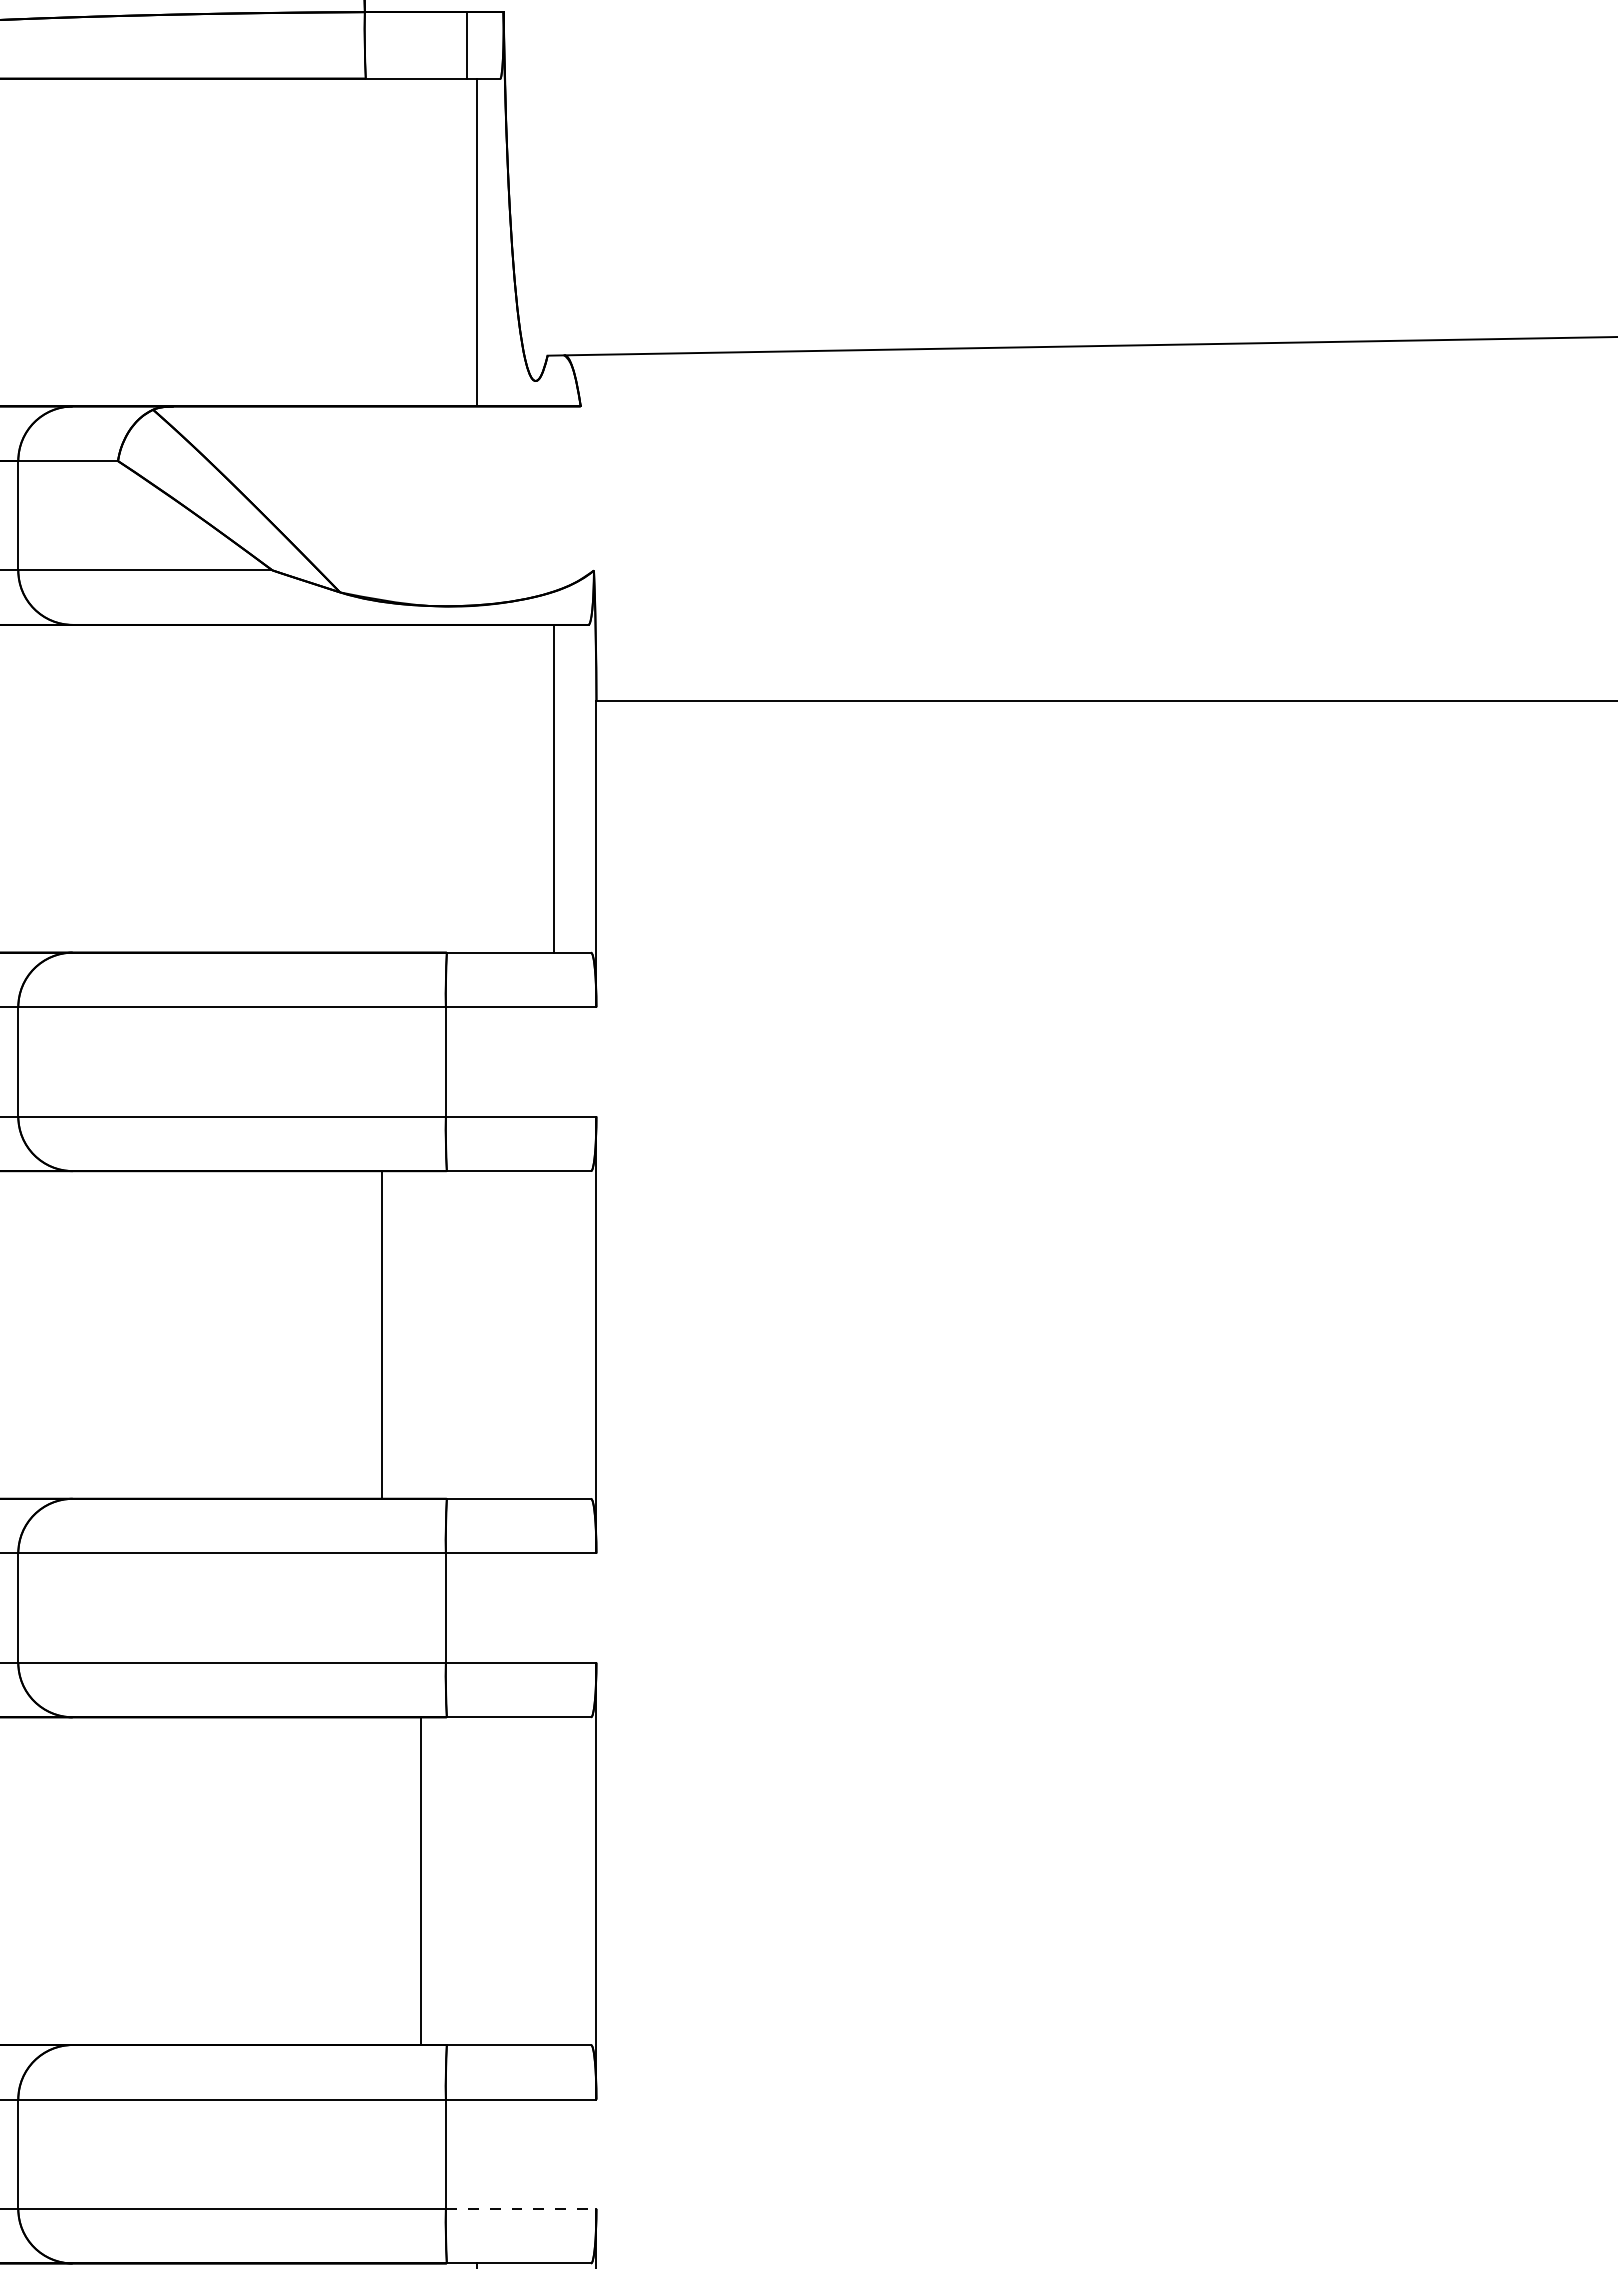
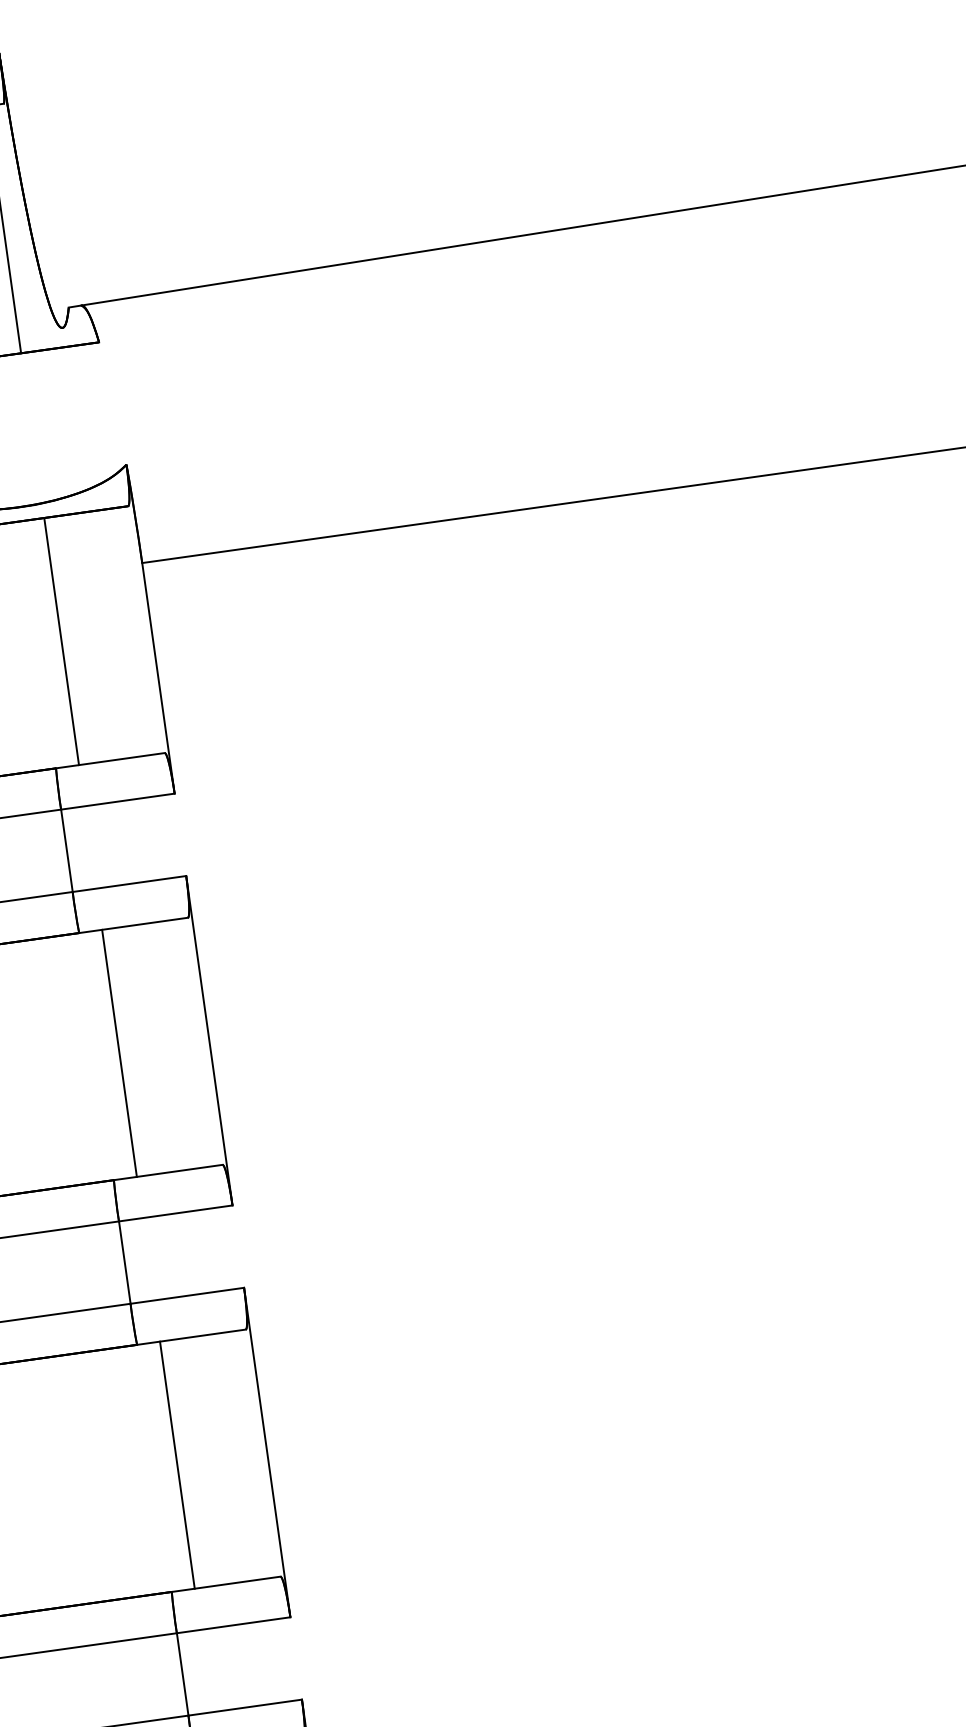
line: (554, 788) -> (61, 641), moved
line: (382, 1334) -> (119, 1052), moved
line: (421, 1881) -> (177, 1465), moved
line: (521, 2208) -> (245, 1707), dashed -> solid

